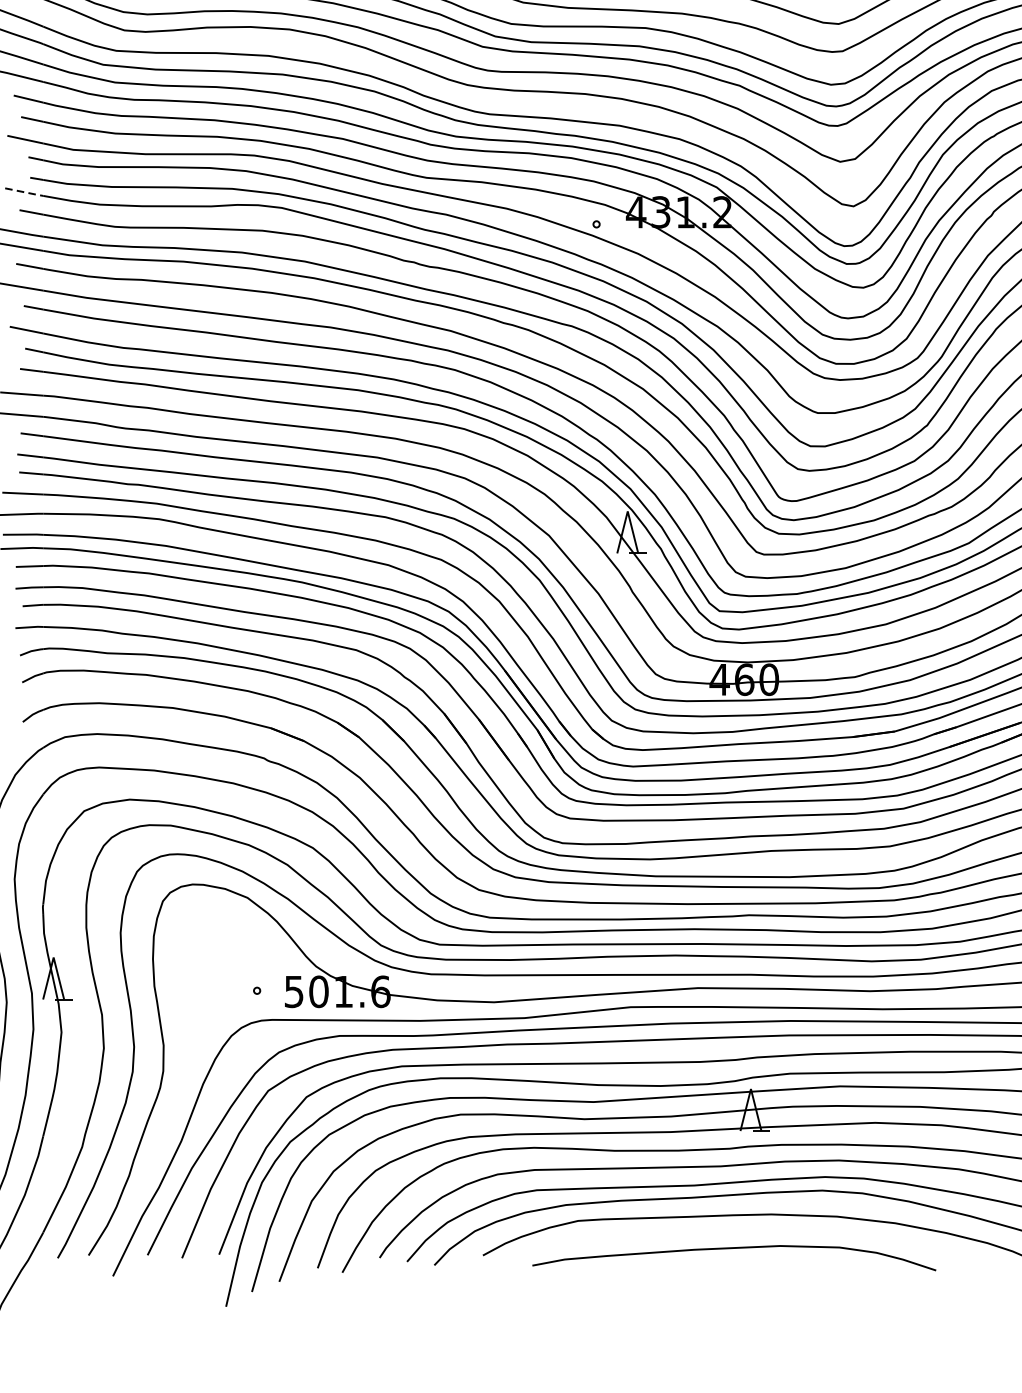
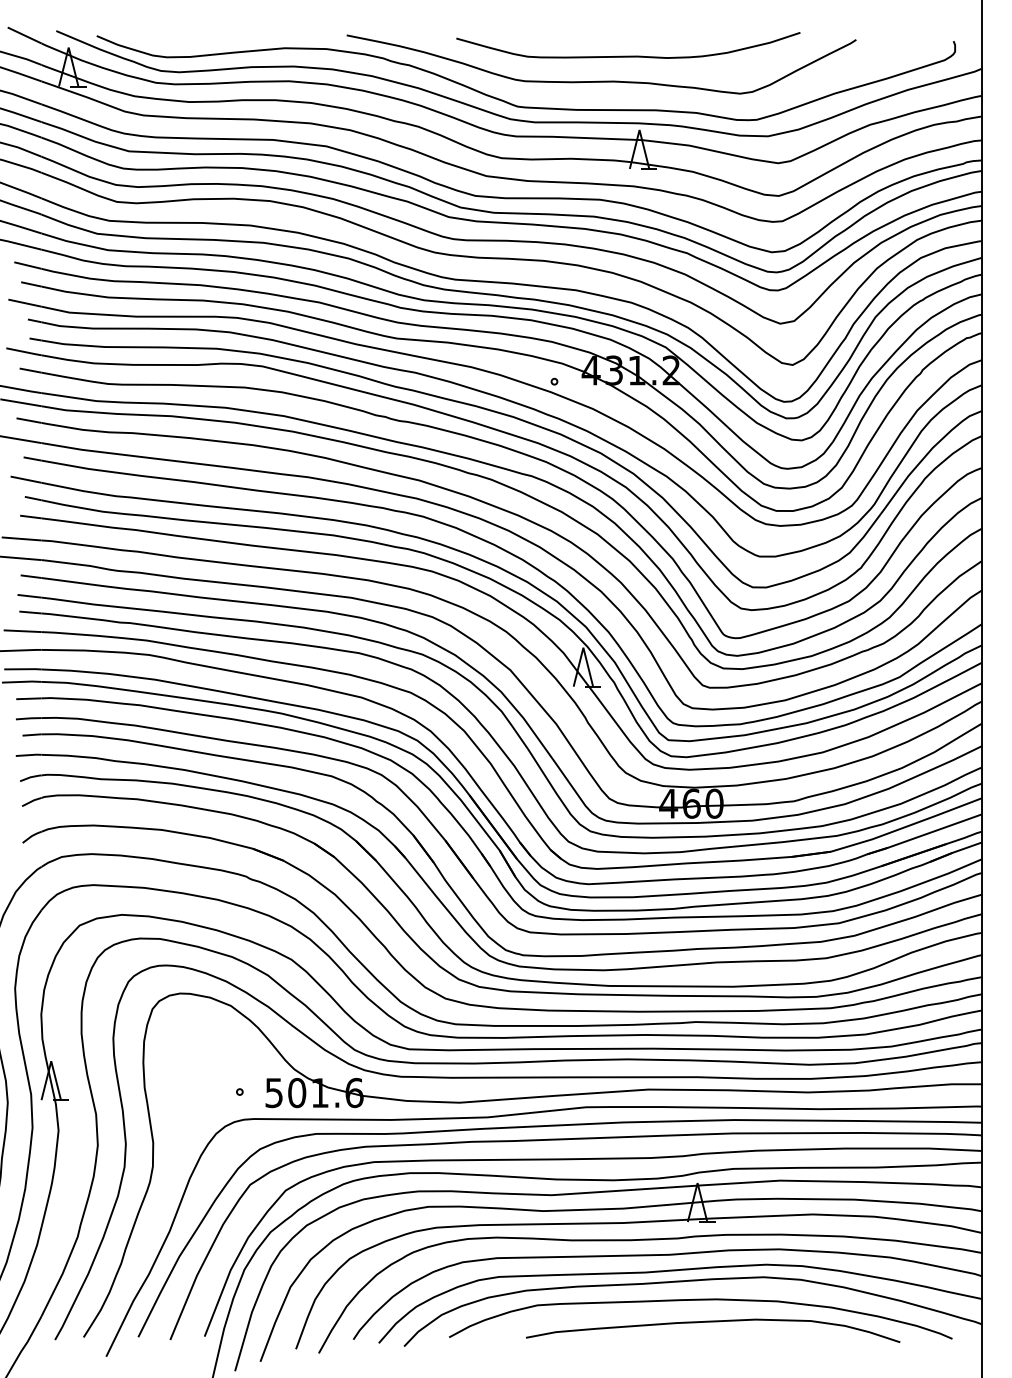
line: (24, 192) -> (24, 352), dashed -> solid
curve: (734, 1249) -> (713, 1322), moved

